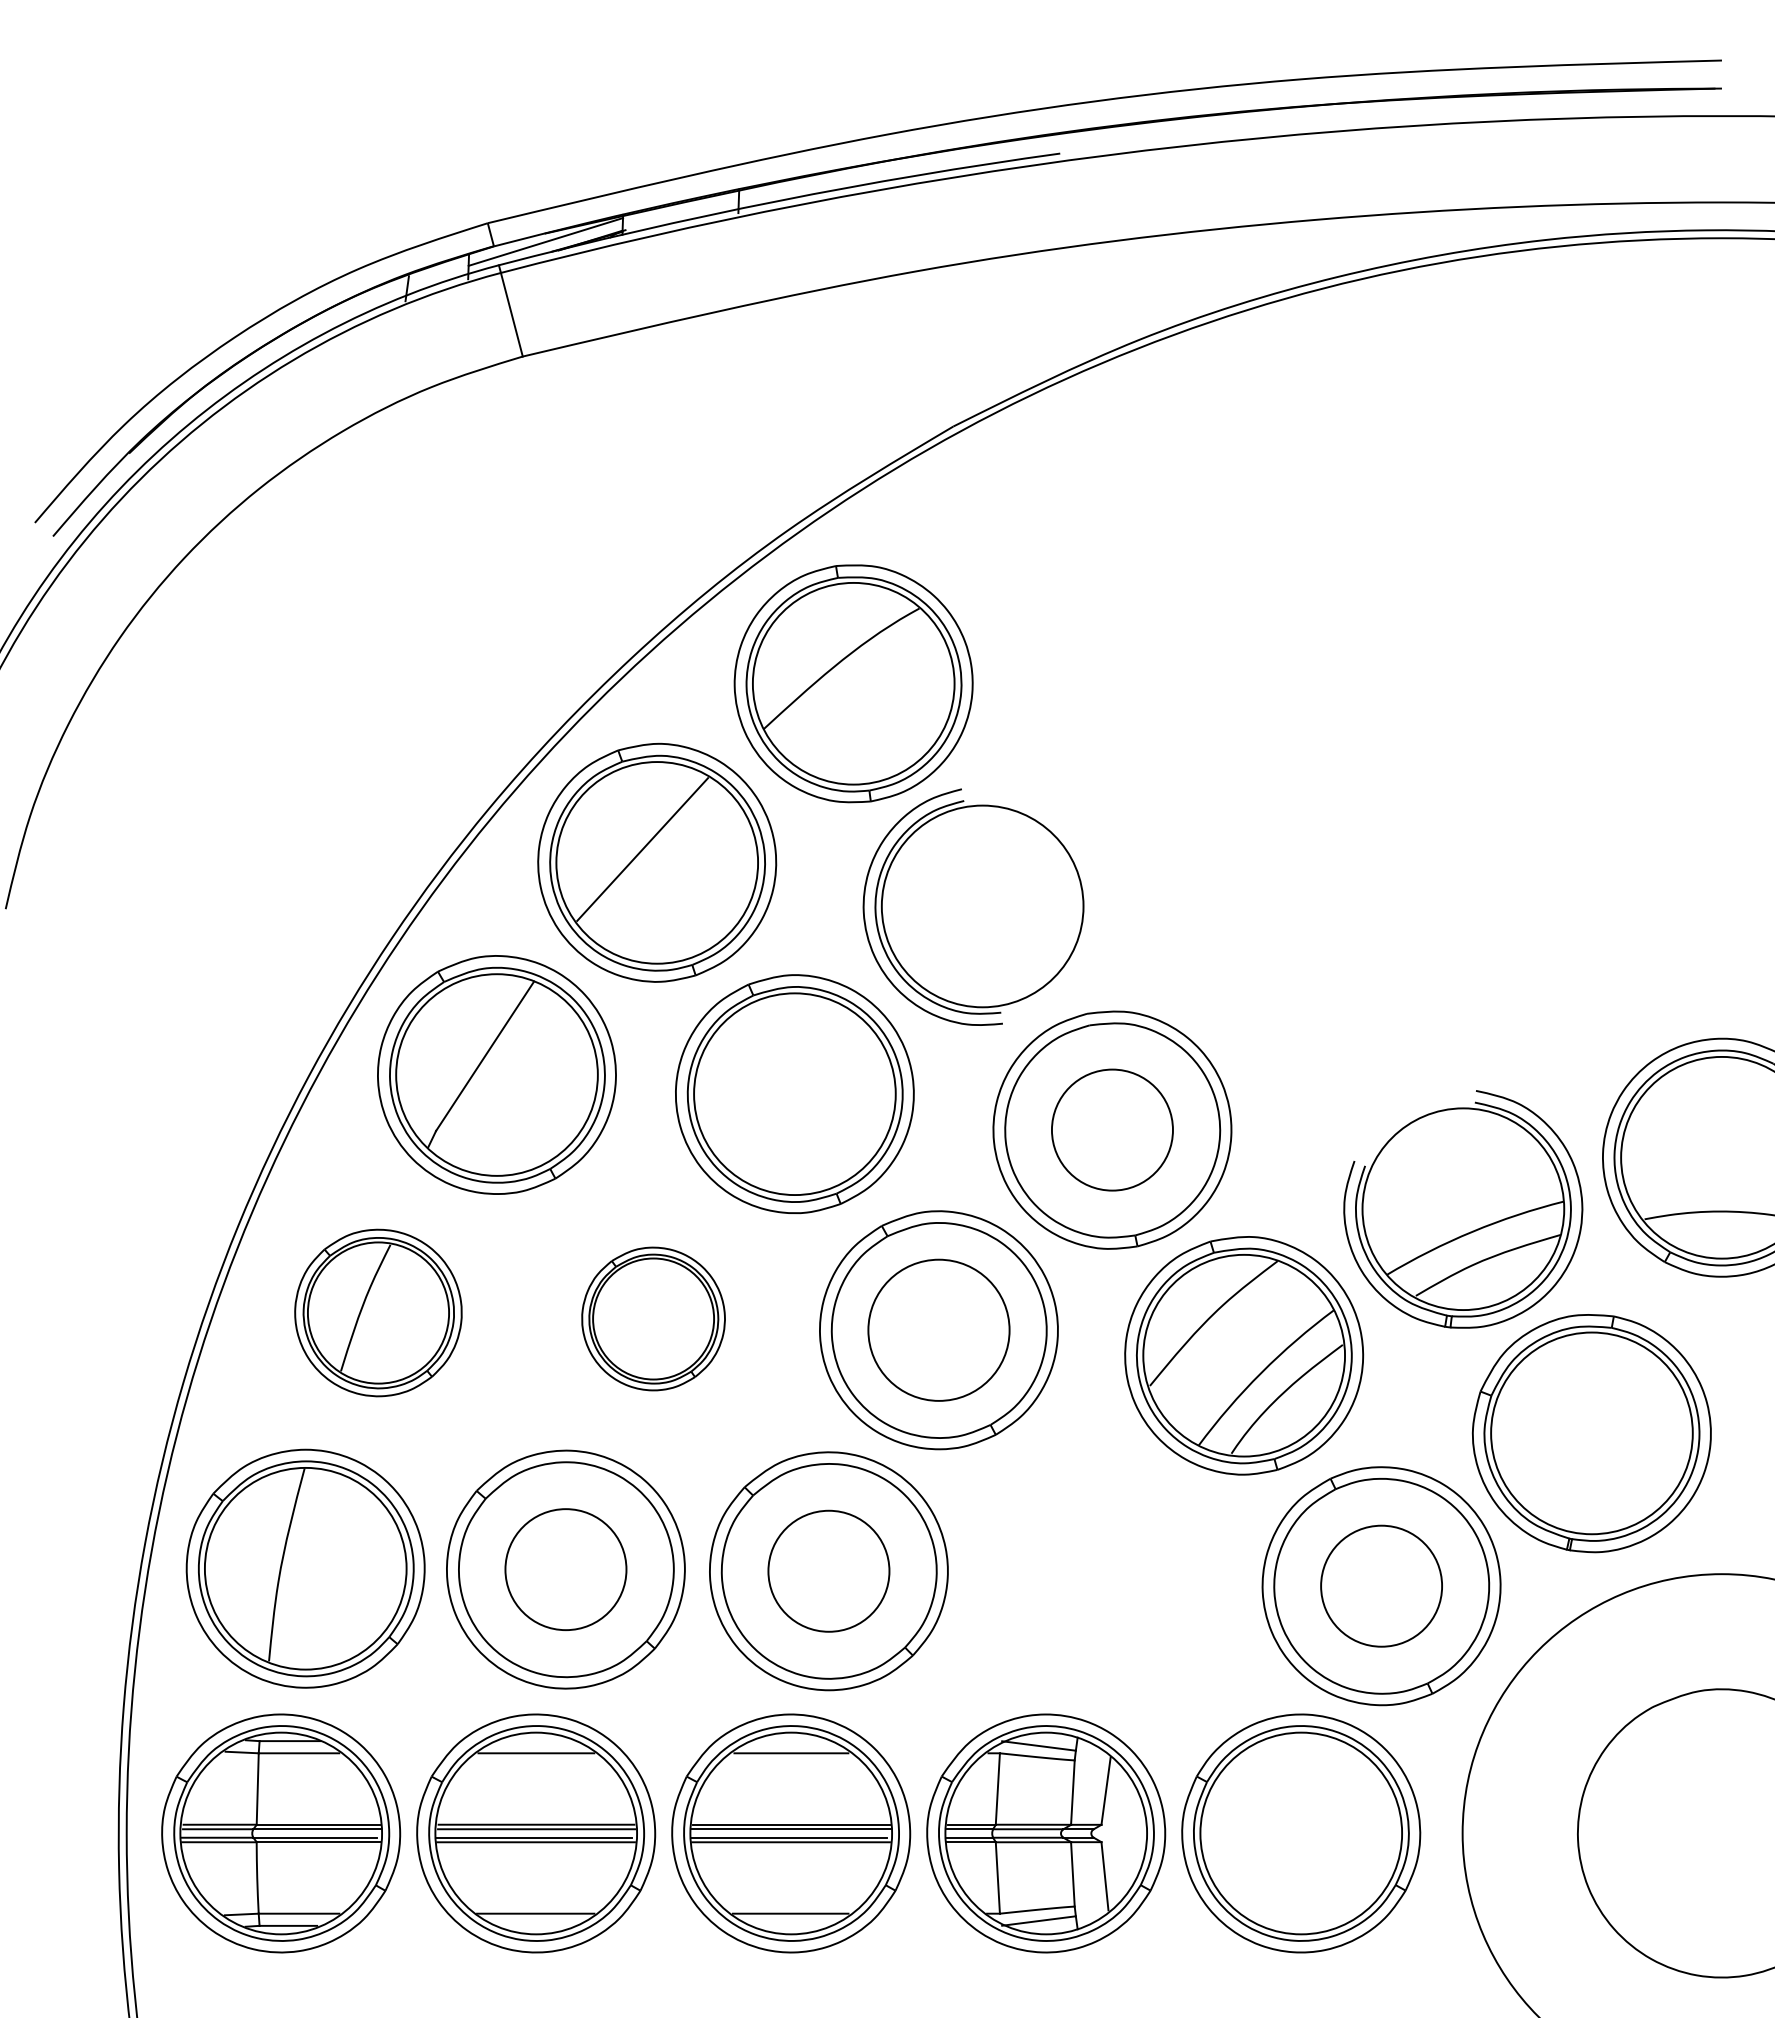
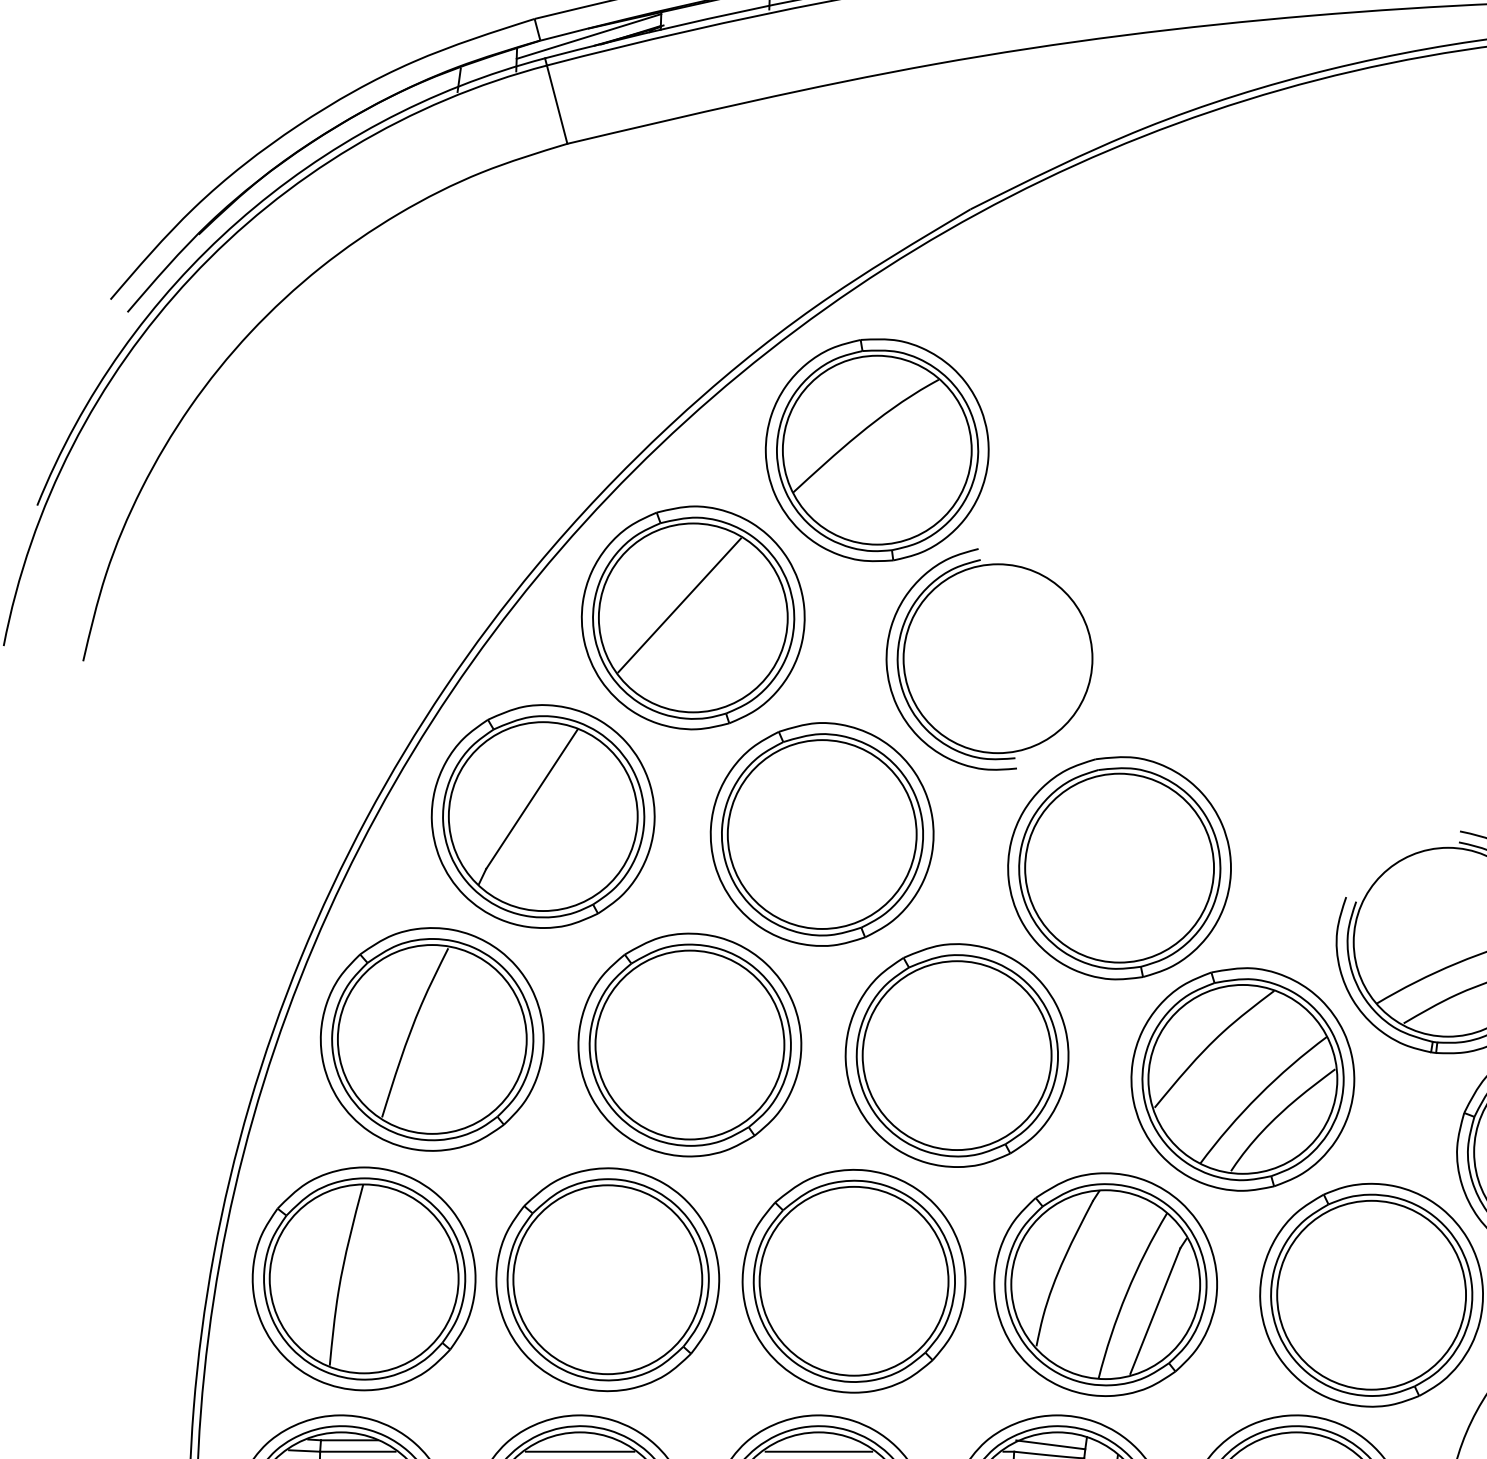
circle: (1112, 1129) -> (1119, 867), size x1.67
part: (378, 1312) -> (432, 1038), size x1.43
part: (653, 1318) -> (689, 1044), size x1.67
circle: (938, 1330) -> (956, 1055), size x1.43
circle: (565, 1569) -> (607, 1279), size x1.67
circle: (828, 1571) -> (853, 1281), size x1.67
part: (1097, 1574) -> (1105, 1284), added
circle: (1381, 1586) -> (1371, 1295), size x1.67

